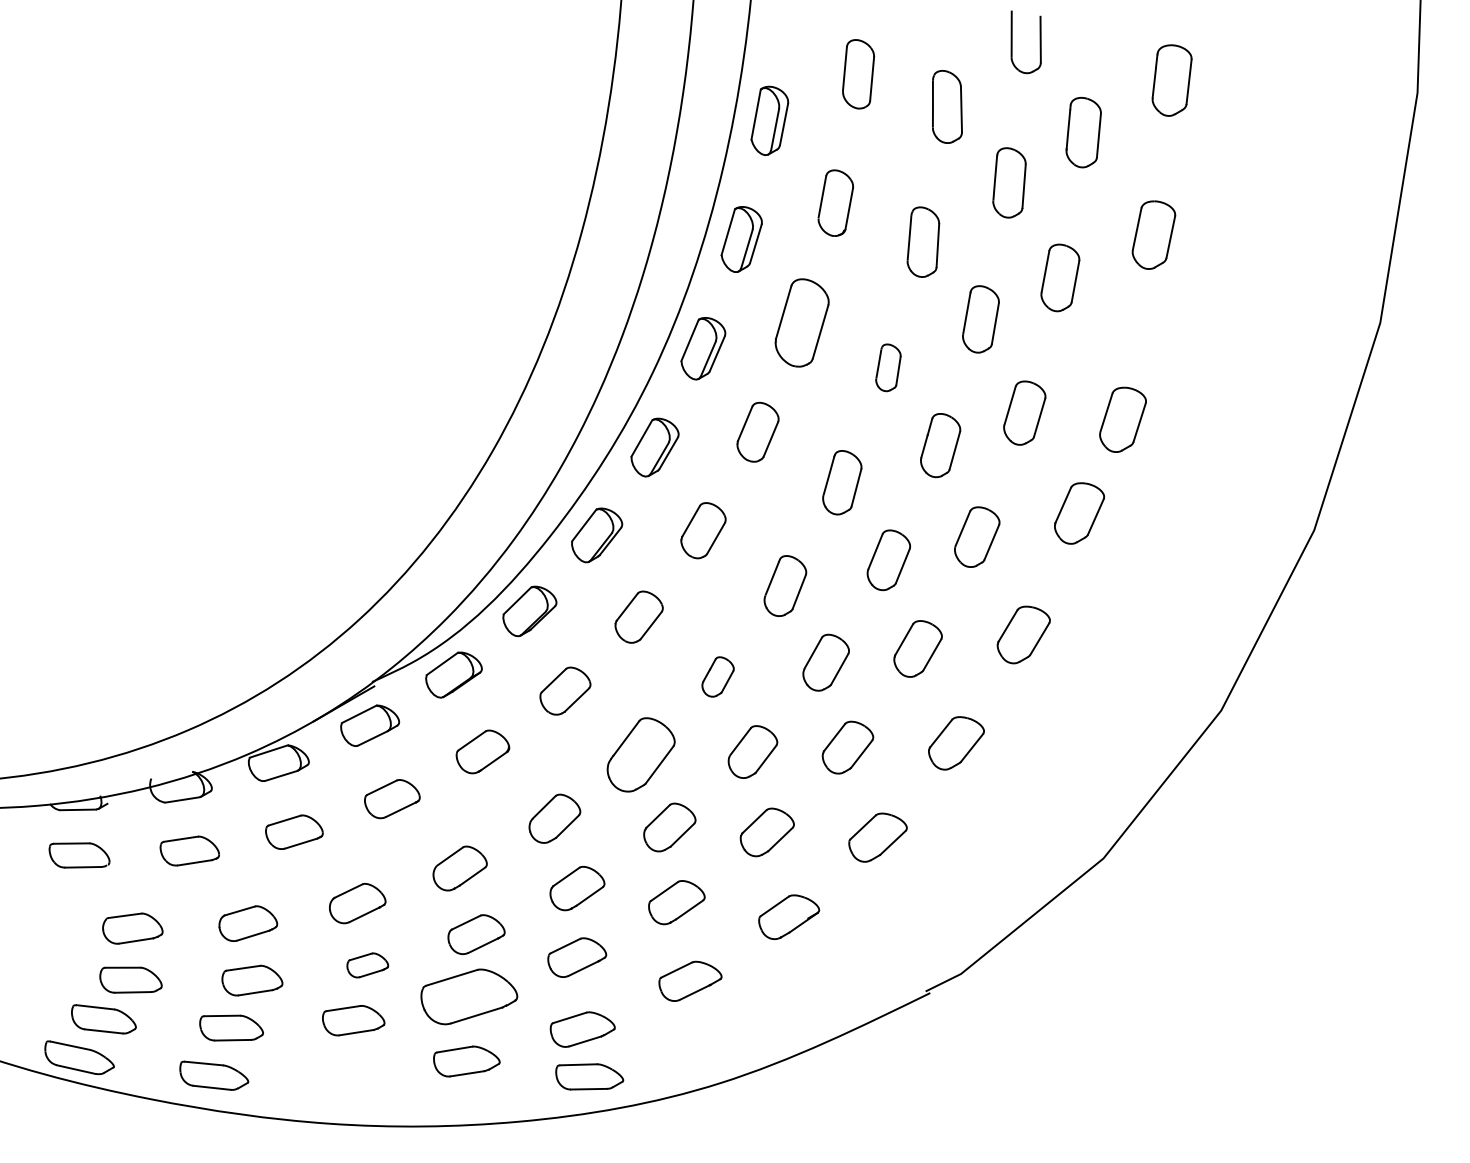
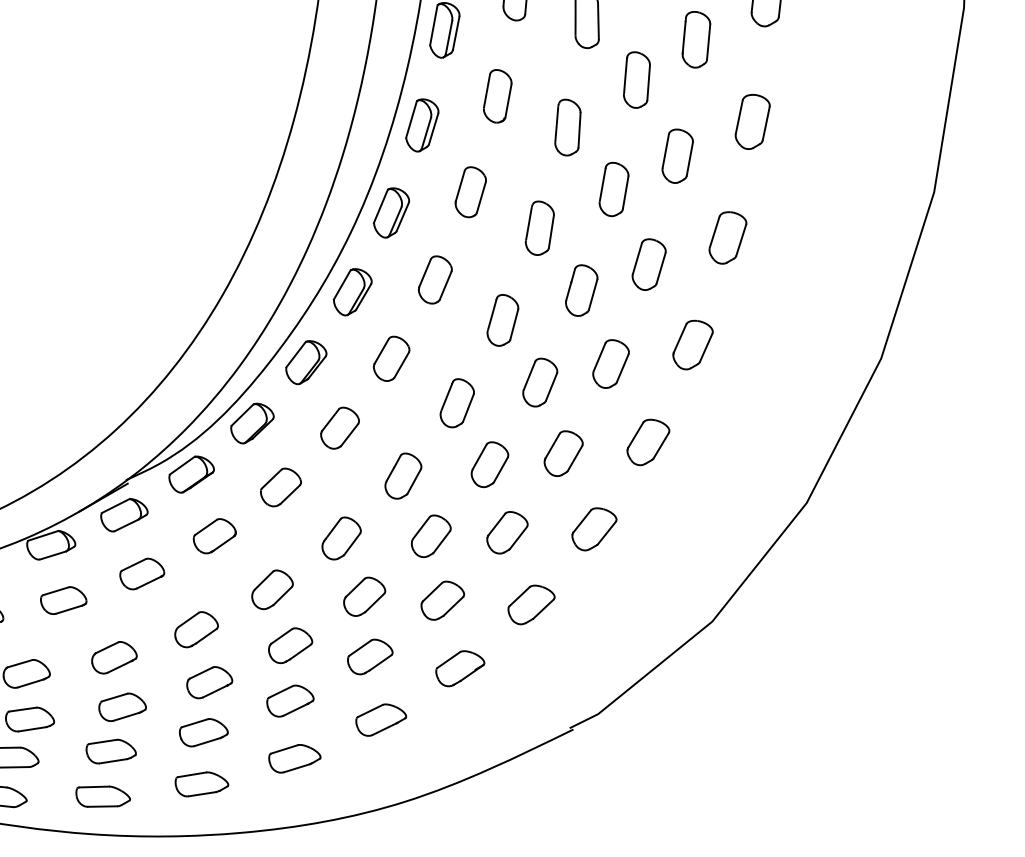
part: (802, 322) -> (471, 191), size x0.71
part: (888, 367) -> (539, 228), size x1.43
part: (1122, 419) -> (727, 237), moved
part: (717, 676) -> (402, 475), size x1.43
part: (640, 754) -> (341, 538), size x0.71
part: (367, 965) -> (122, 707), size x1.43
part: (468, 997) -> (203, 733), size x0.62
part: (589, 1076) -> (103, 796), moved

